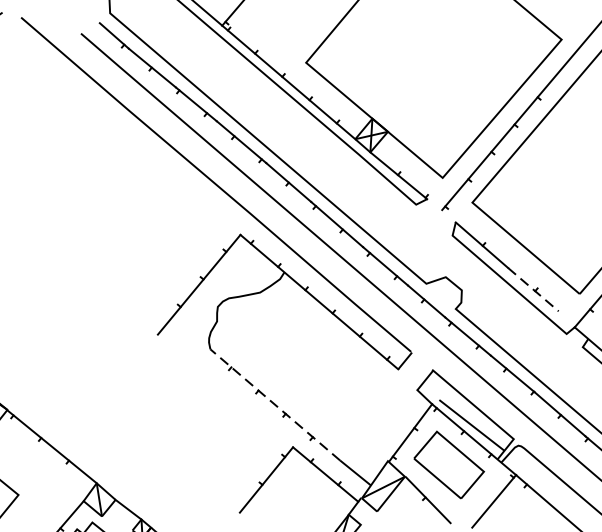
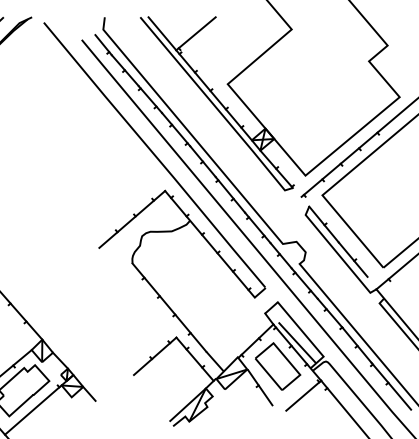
line: (533, 290) -> (353, 260), dashed -> solid
line: (275, 404) -> (169, 307), dashed -> solid

